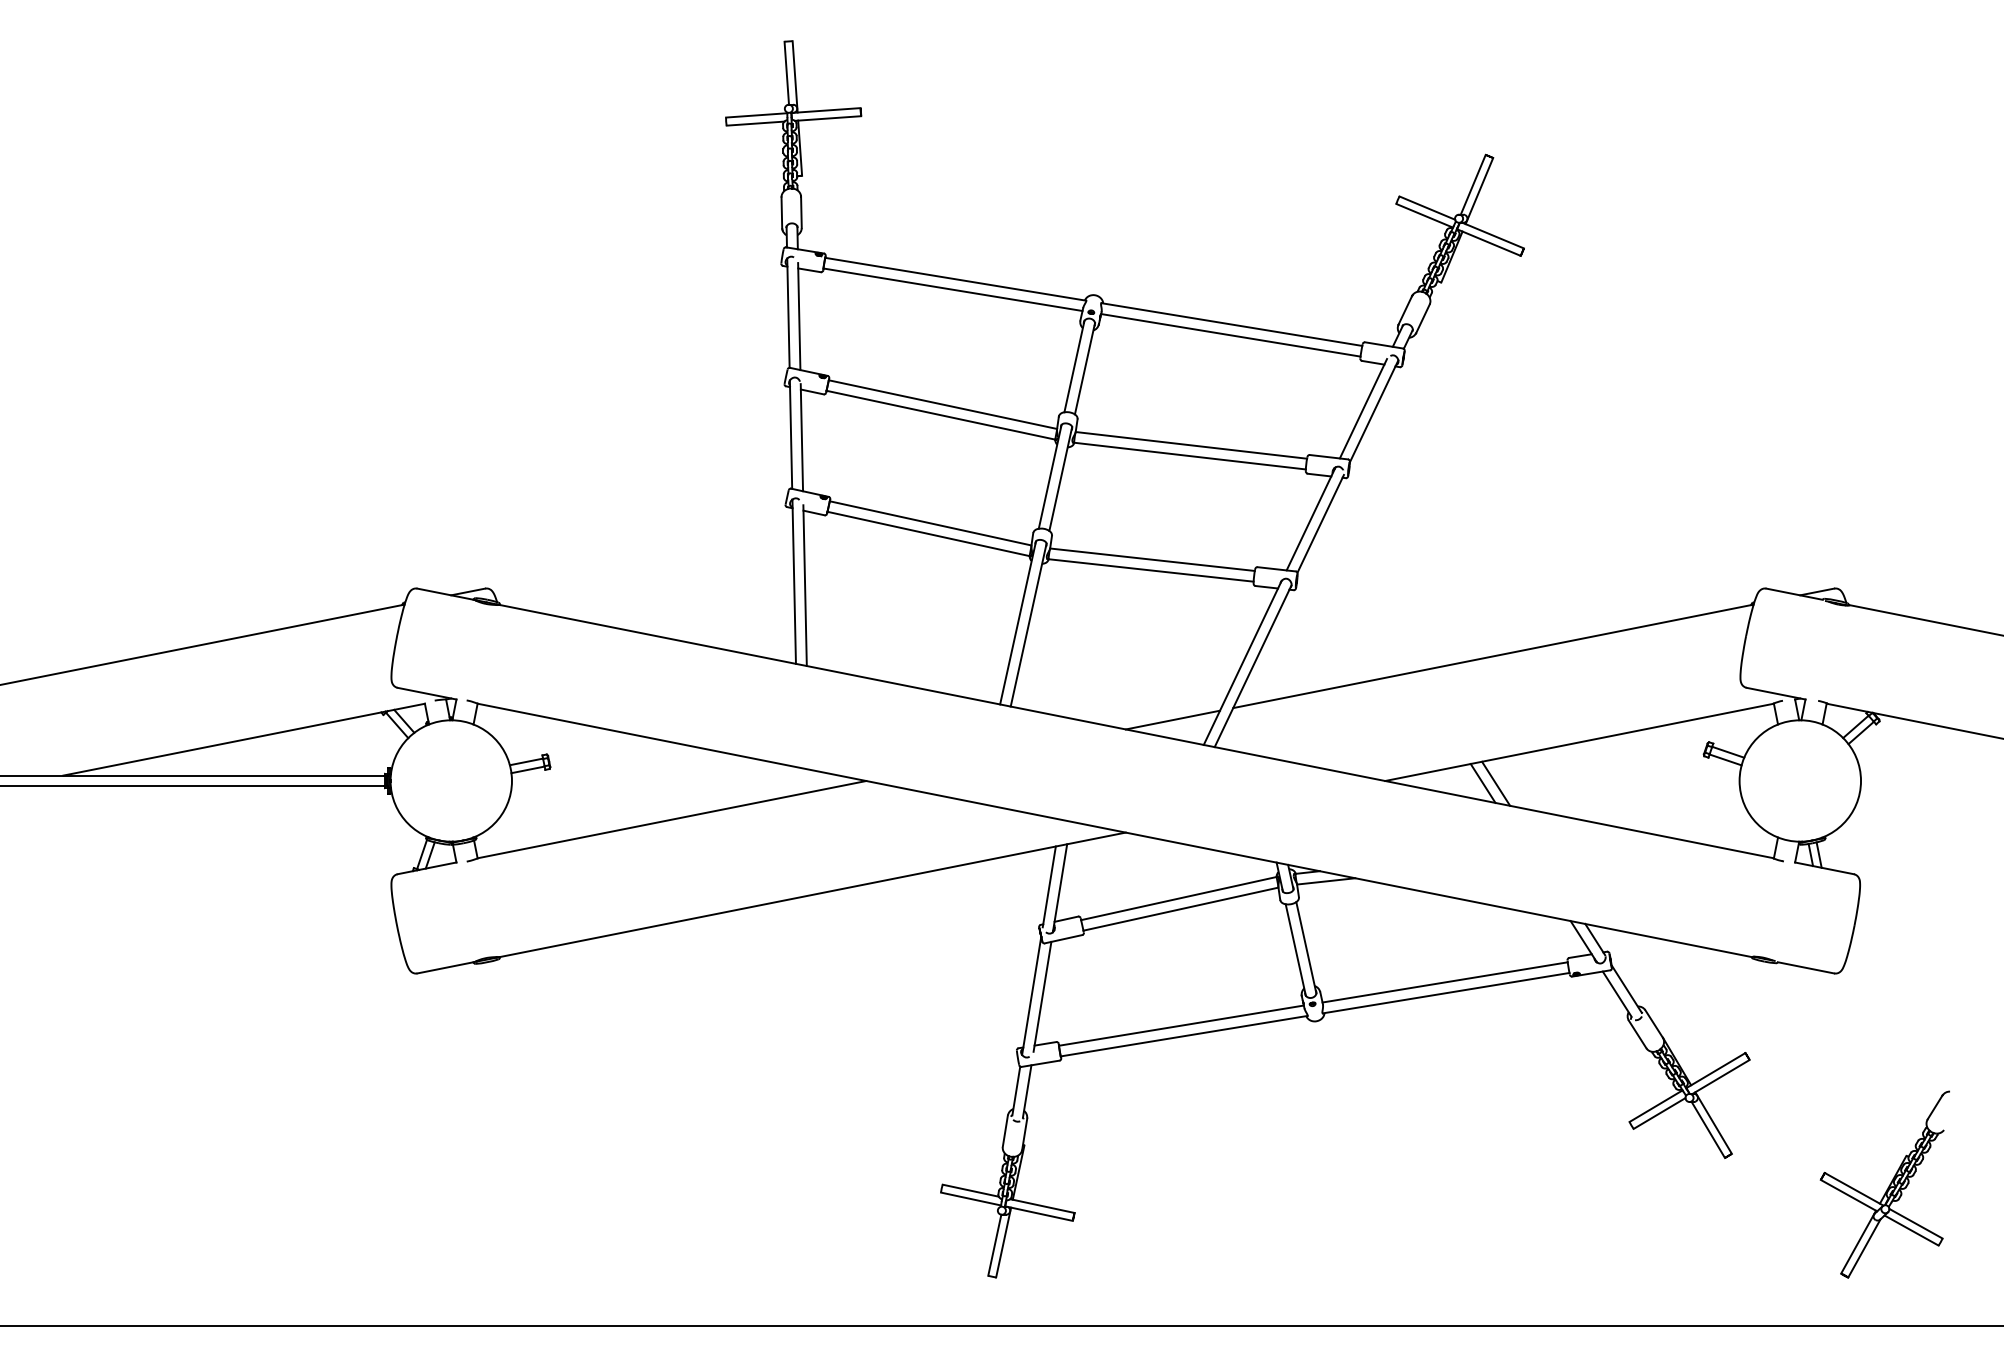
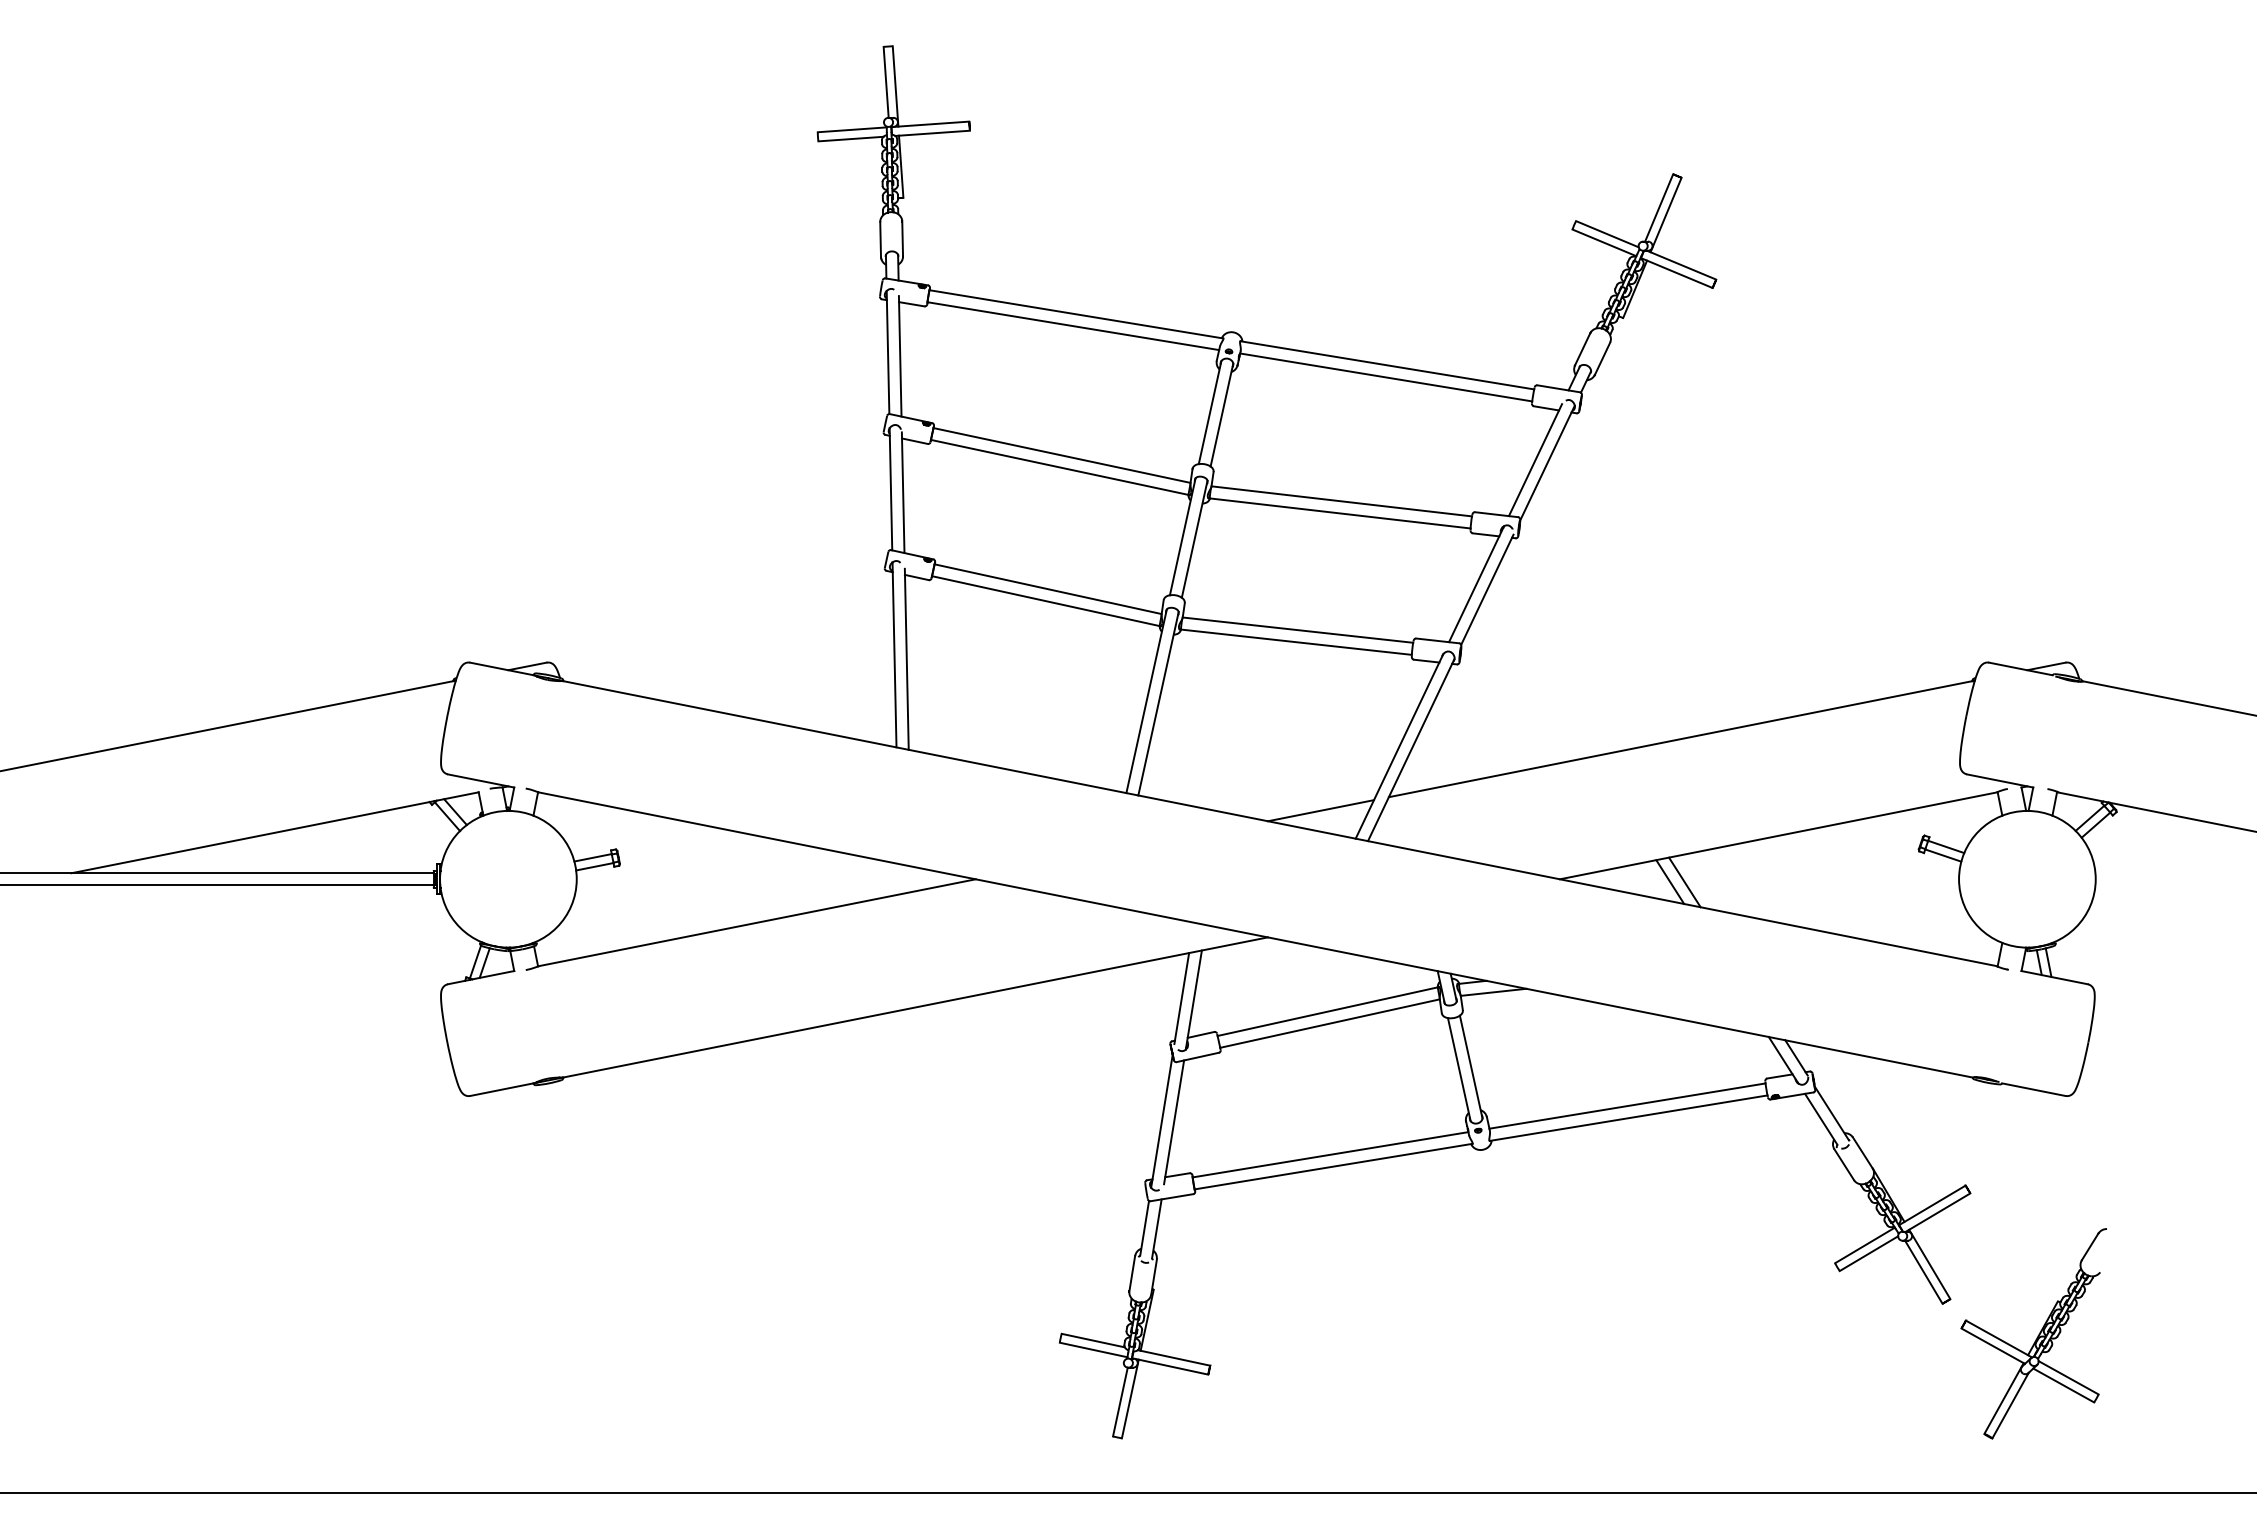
part: (1884, 1184) -> (2033, 1333), moved

